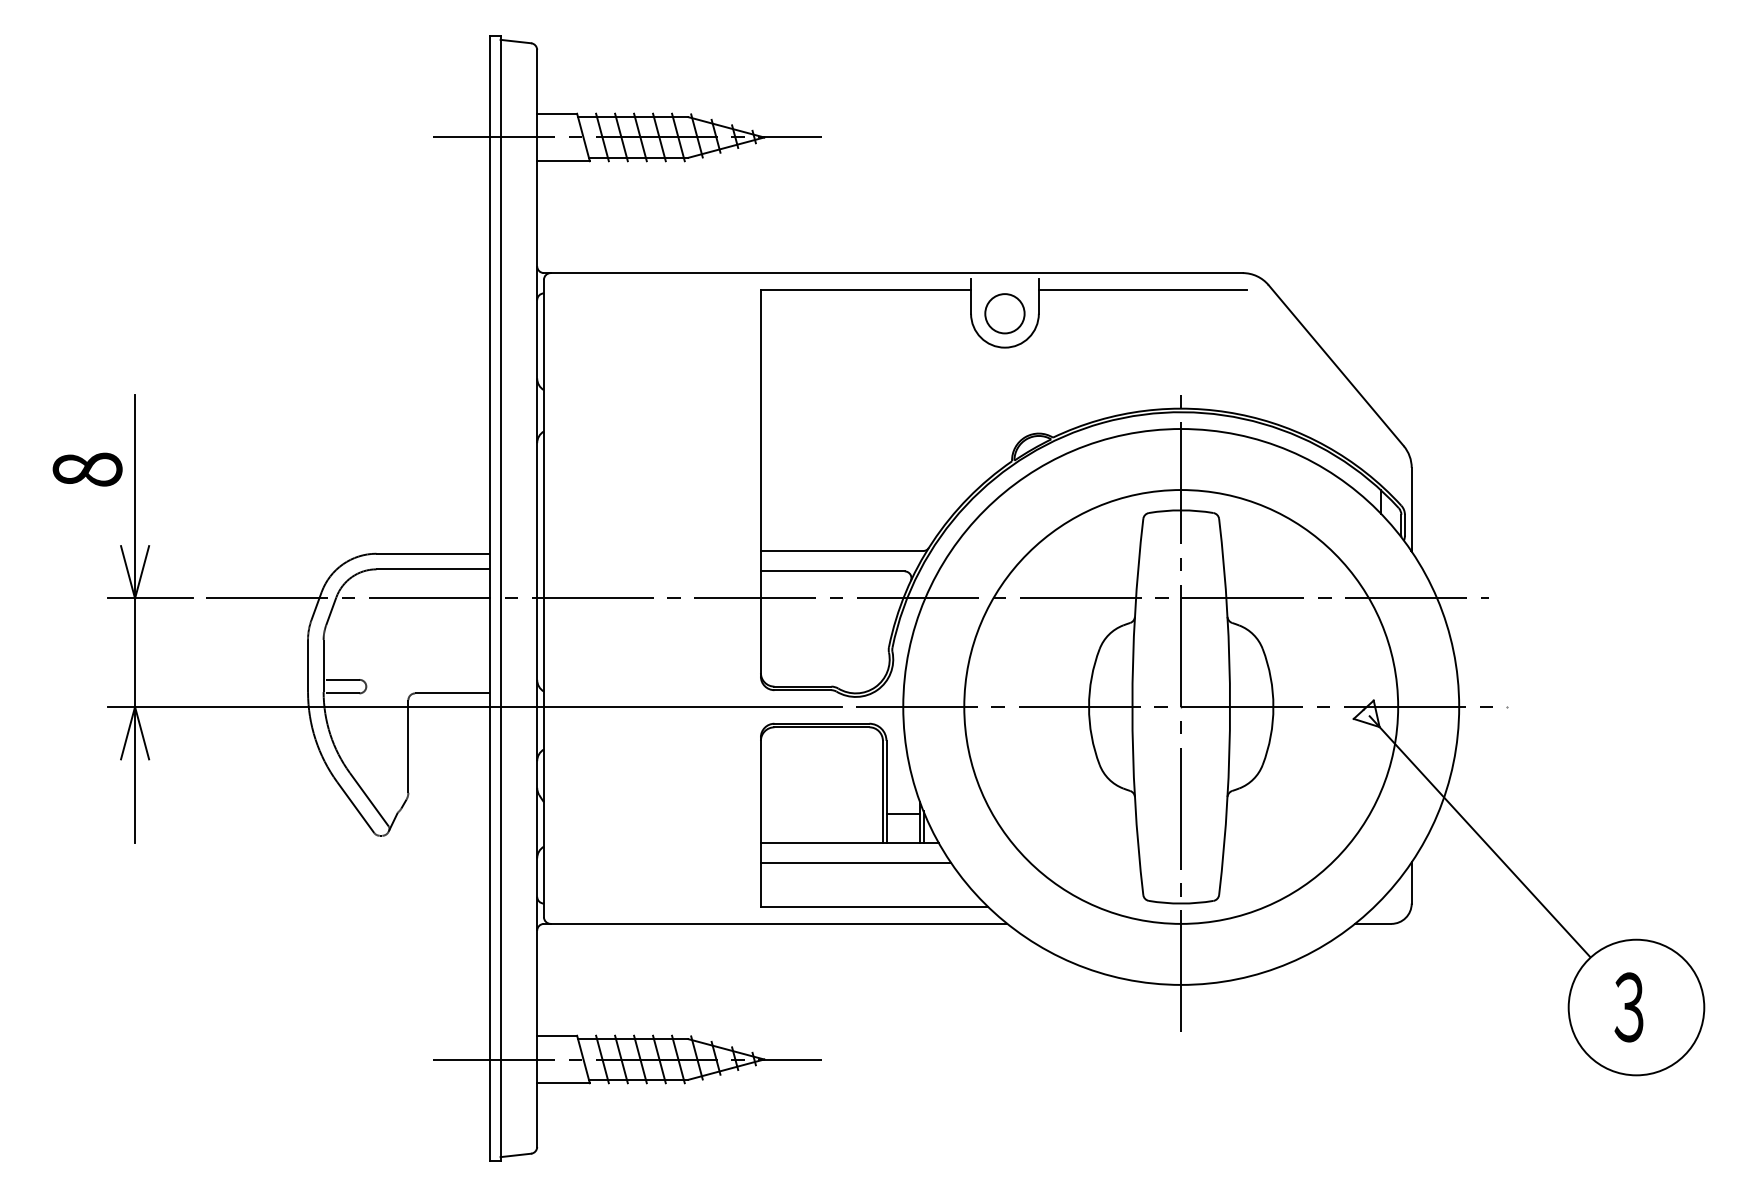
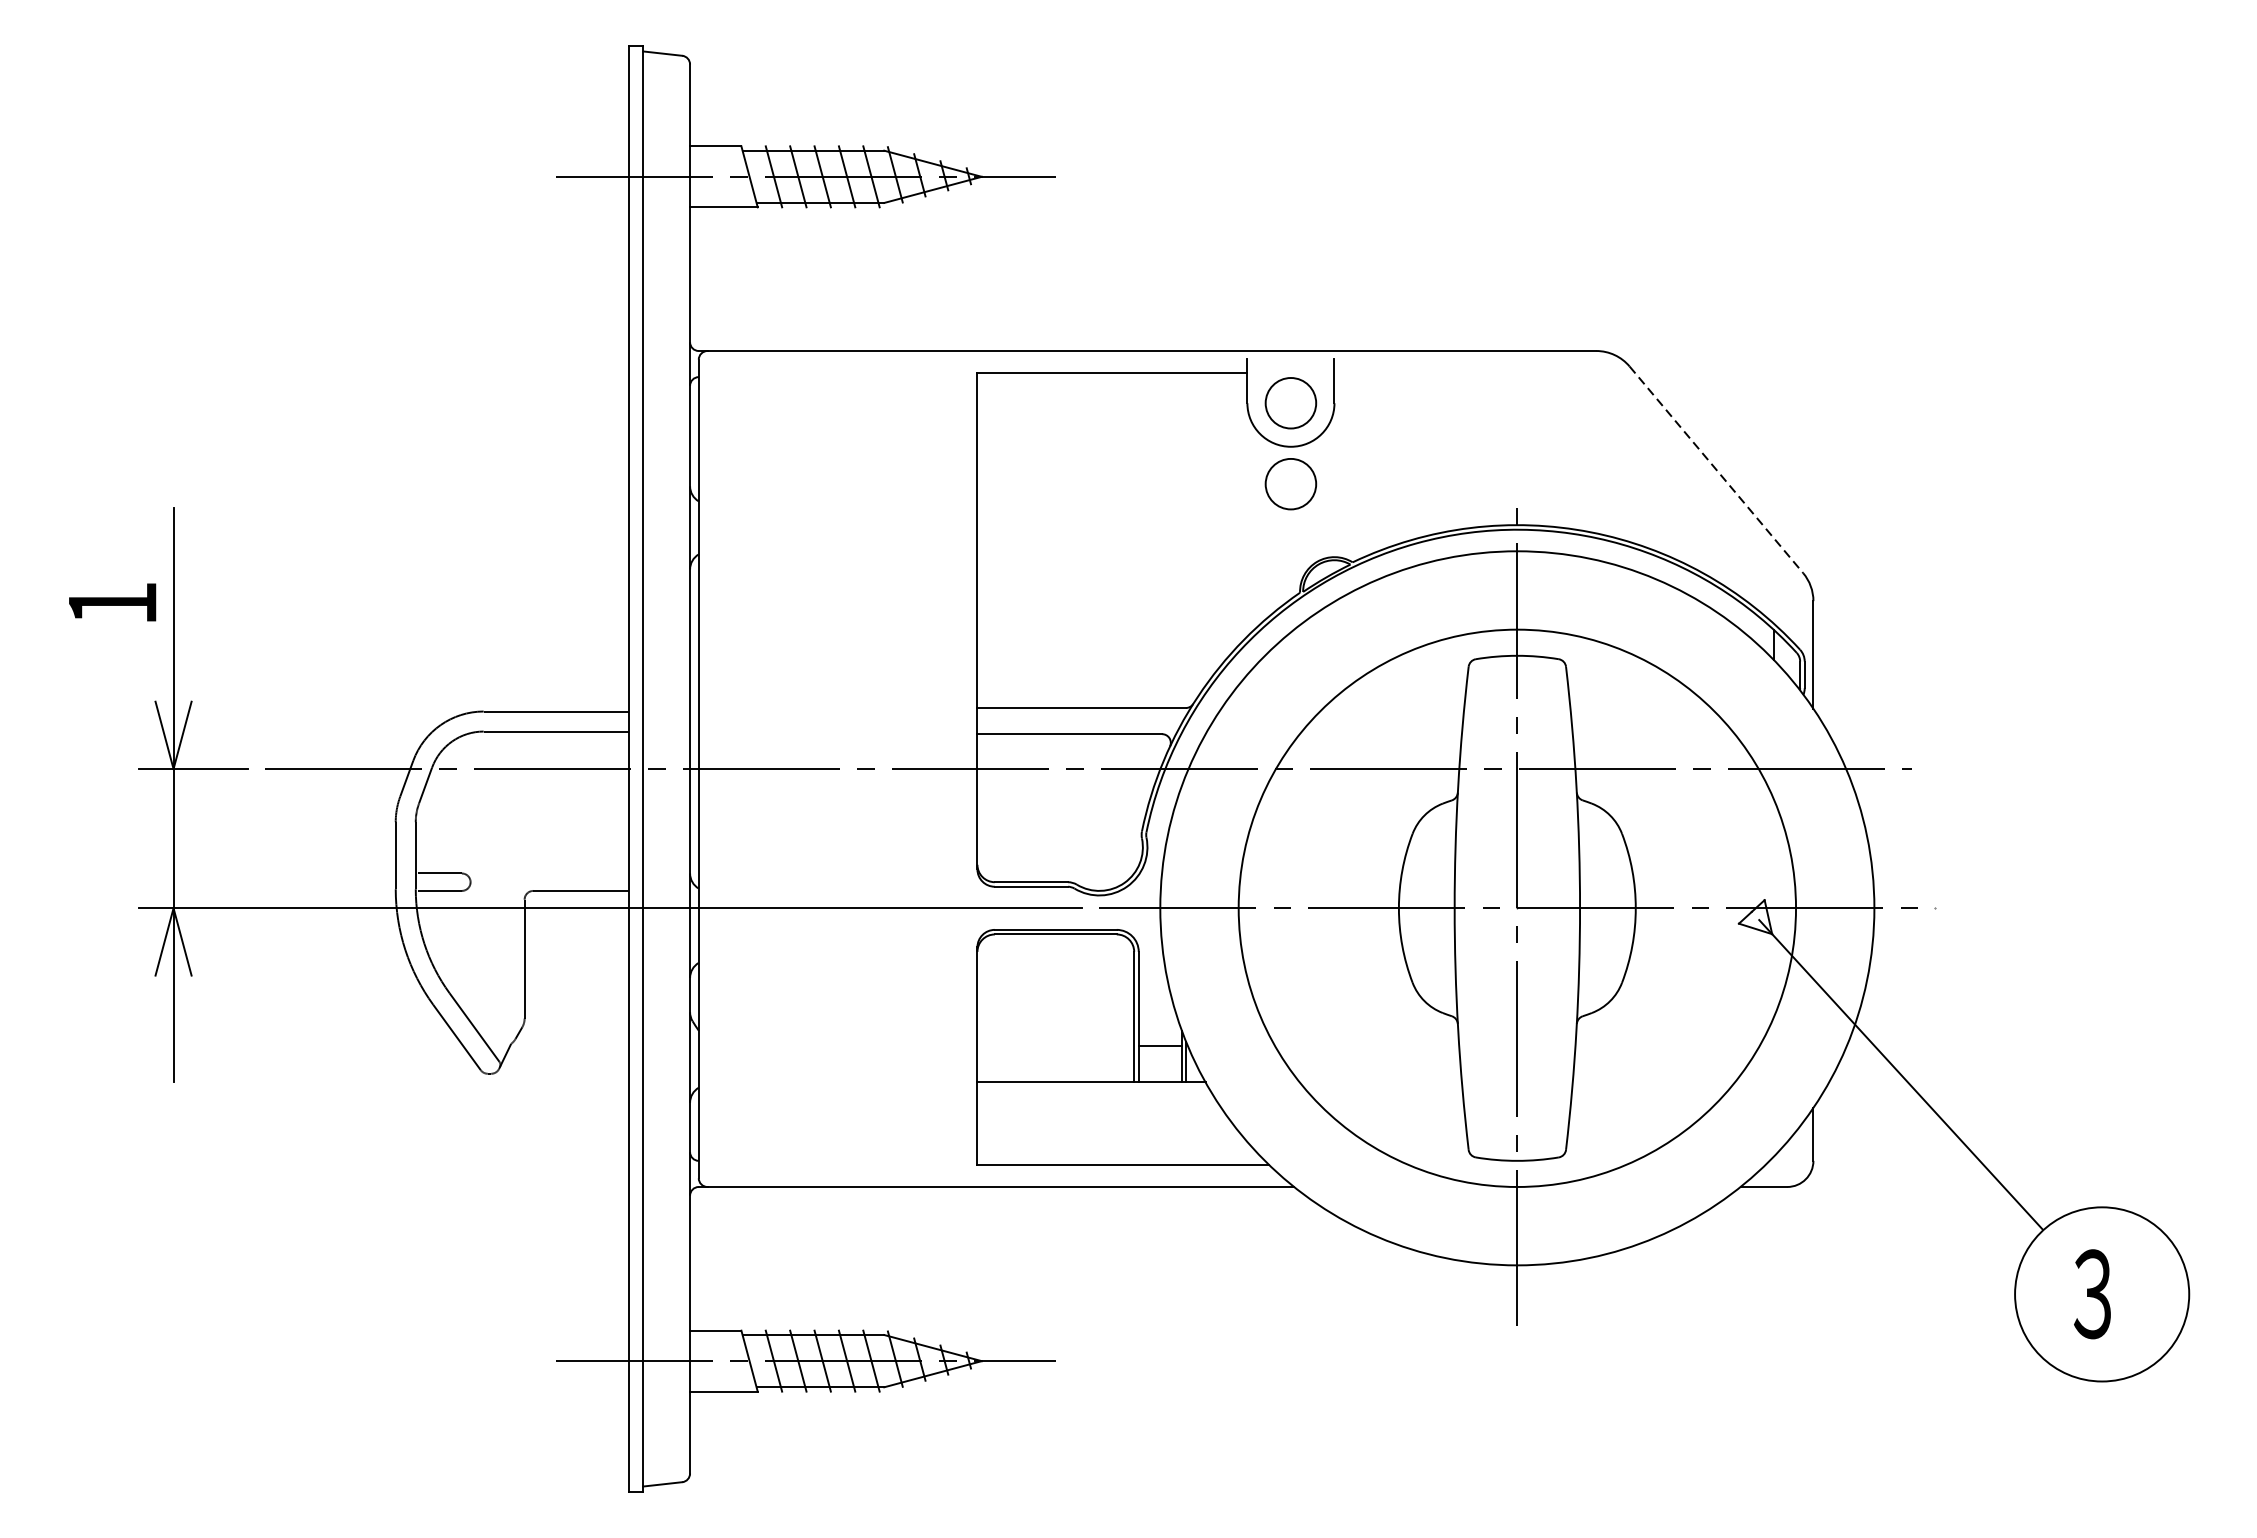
line: (1142, 290) -> (1467, 373), removed
line: (1336, 365) -> (1716, 469), solid -> dashed
circle: (1004, 376) -> (1290, 483), added
text: (87, 469) -> (112, 603), 8 -> 1
line: (855, 862) -> (1098, 1108), removed

